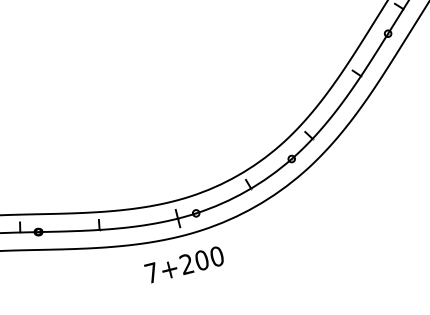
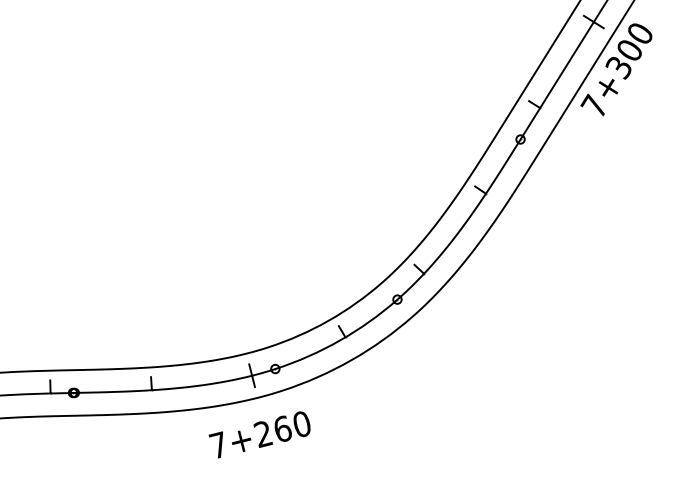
text: (201, 259) -> (282, 428), 7+200 -> 7+260

